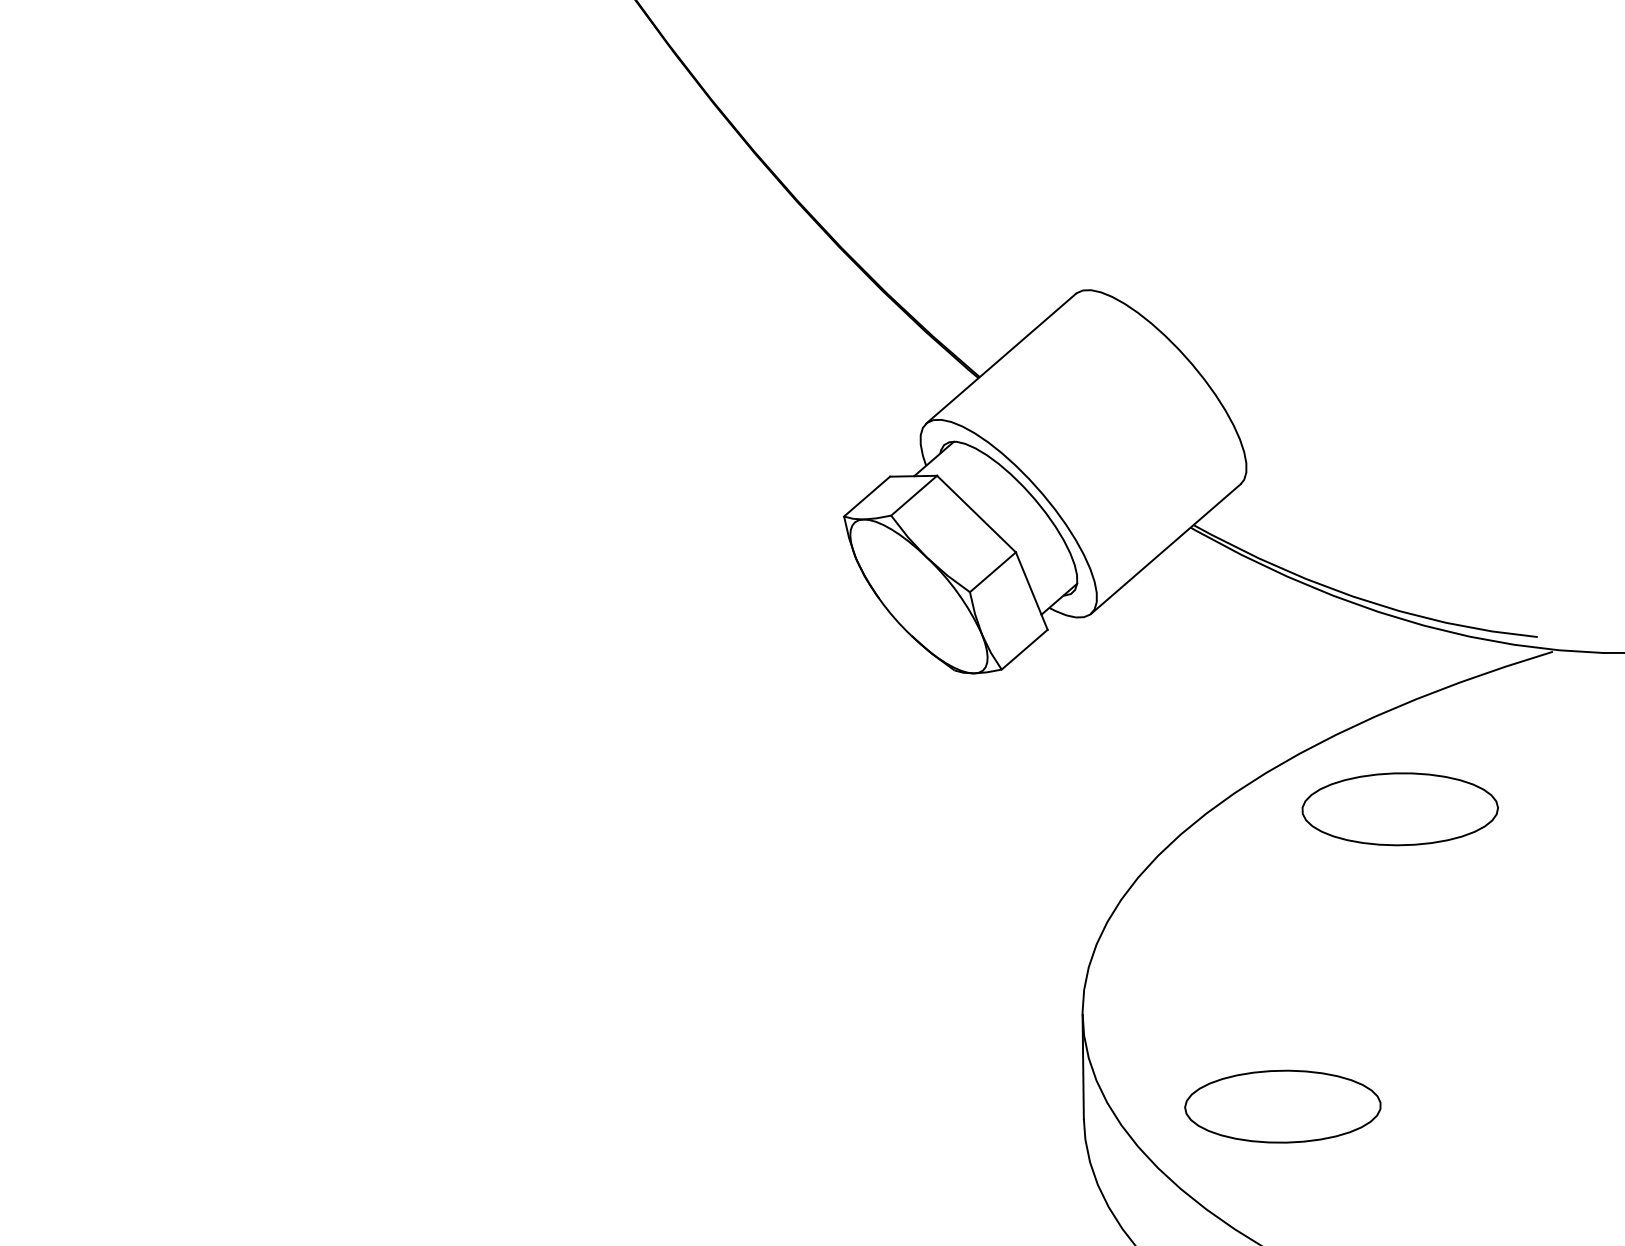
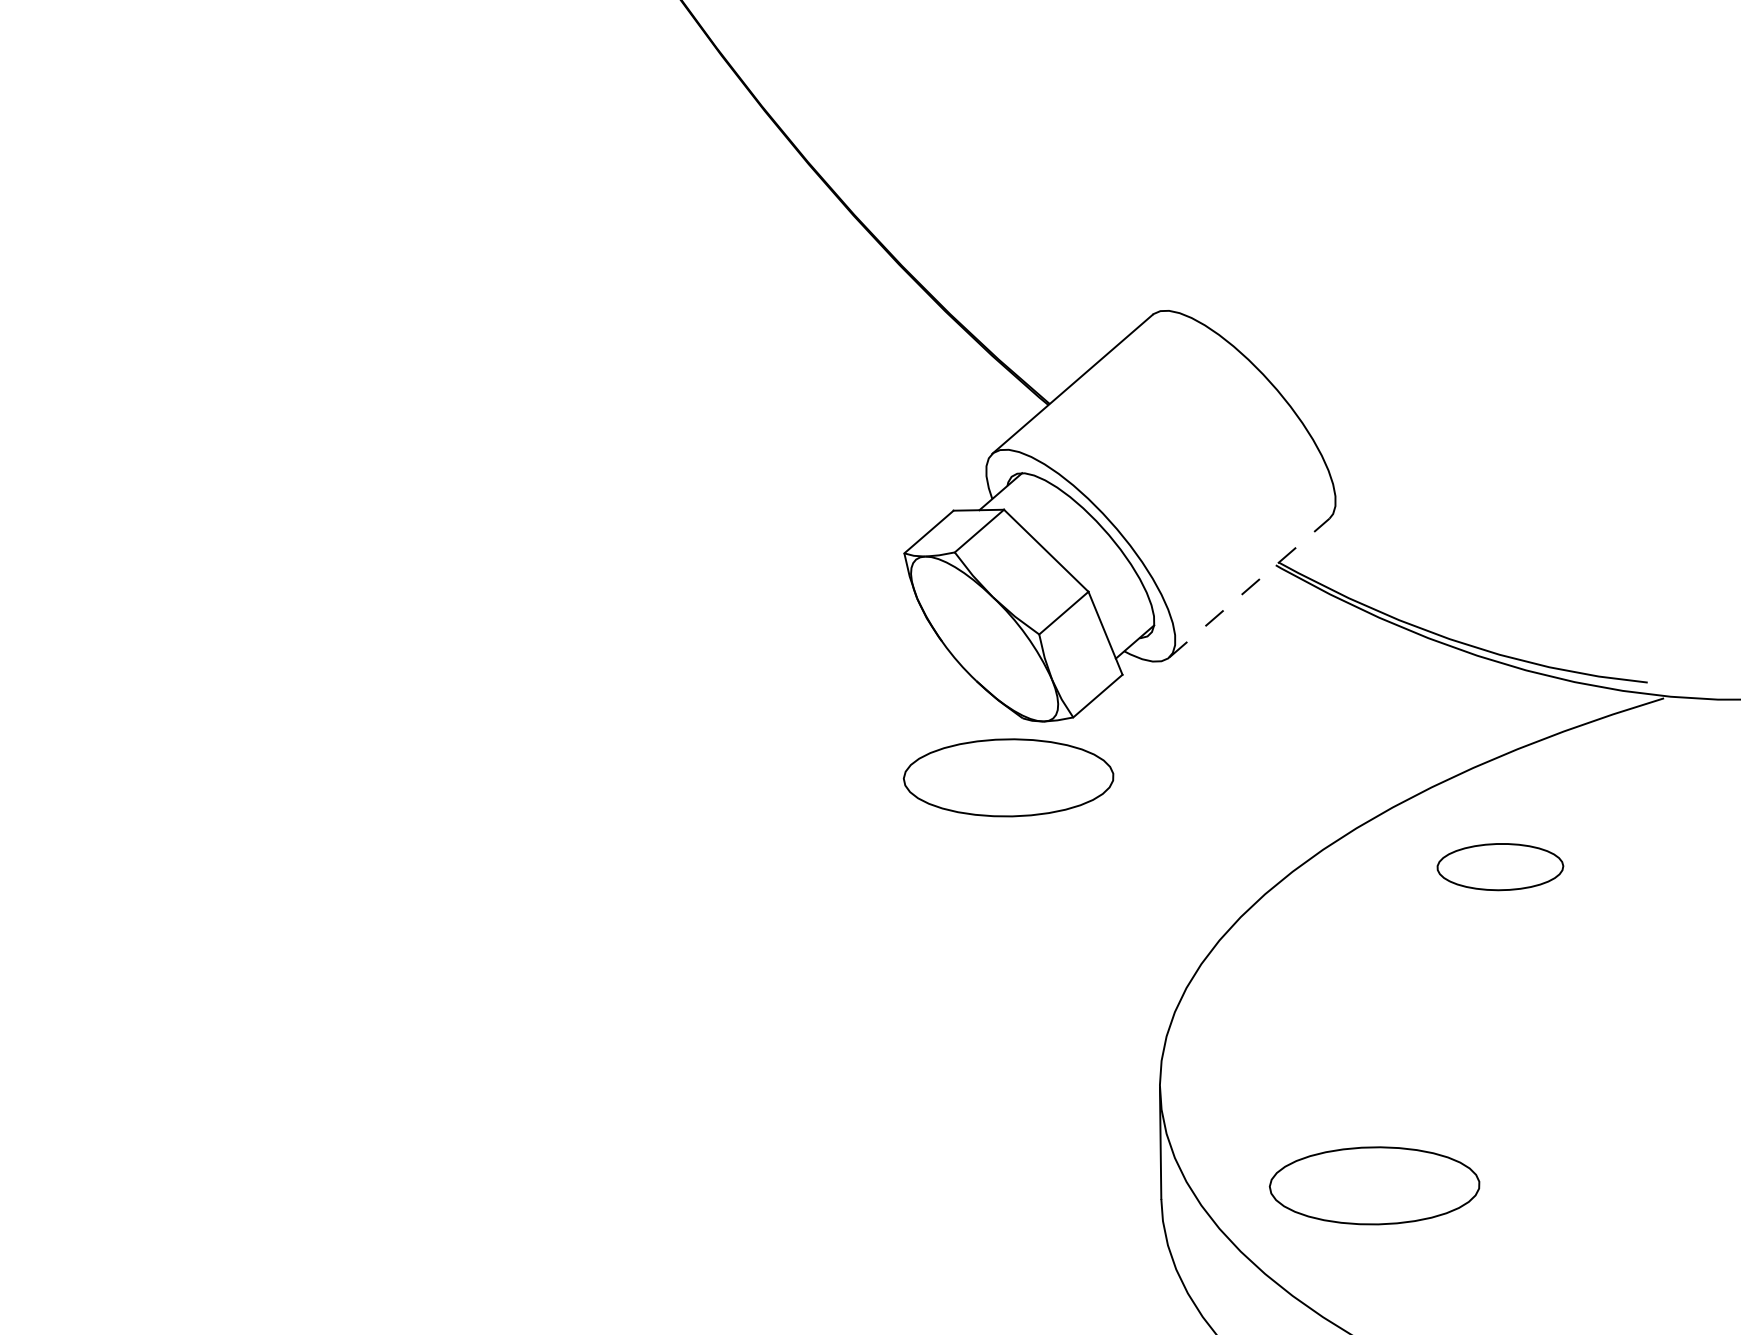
line: (1166, 548) -> (1249, 587), solid -> dashed
part: (941, 725) -> (1008, 777), added
part: (1400, 808) -> (1500, 866), size x0.6

